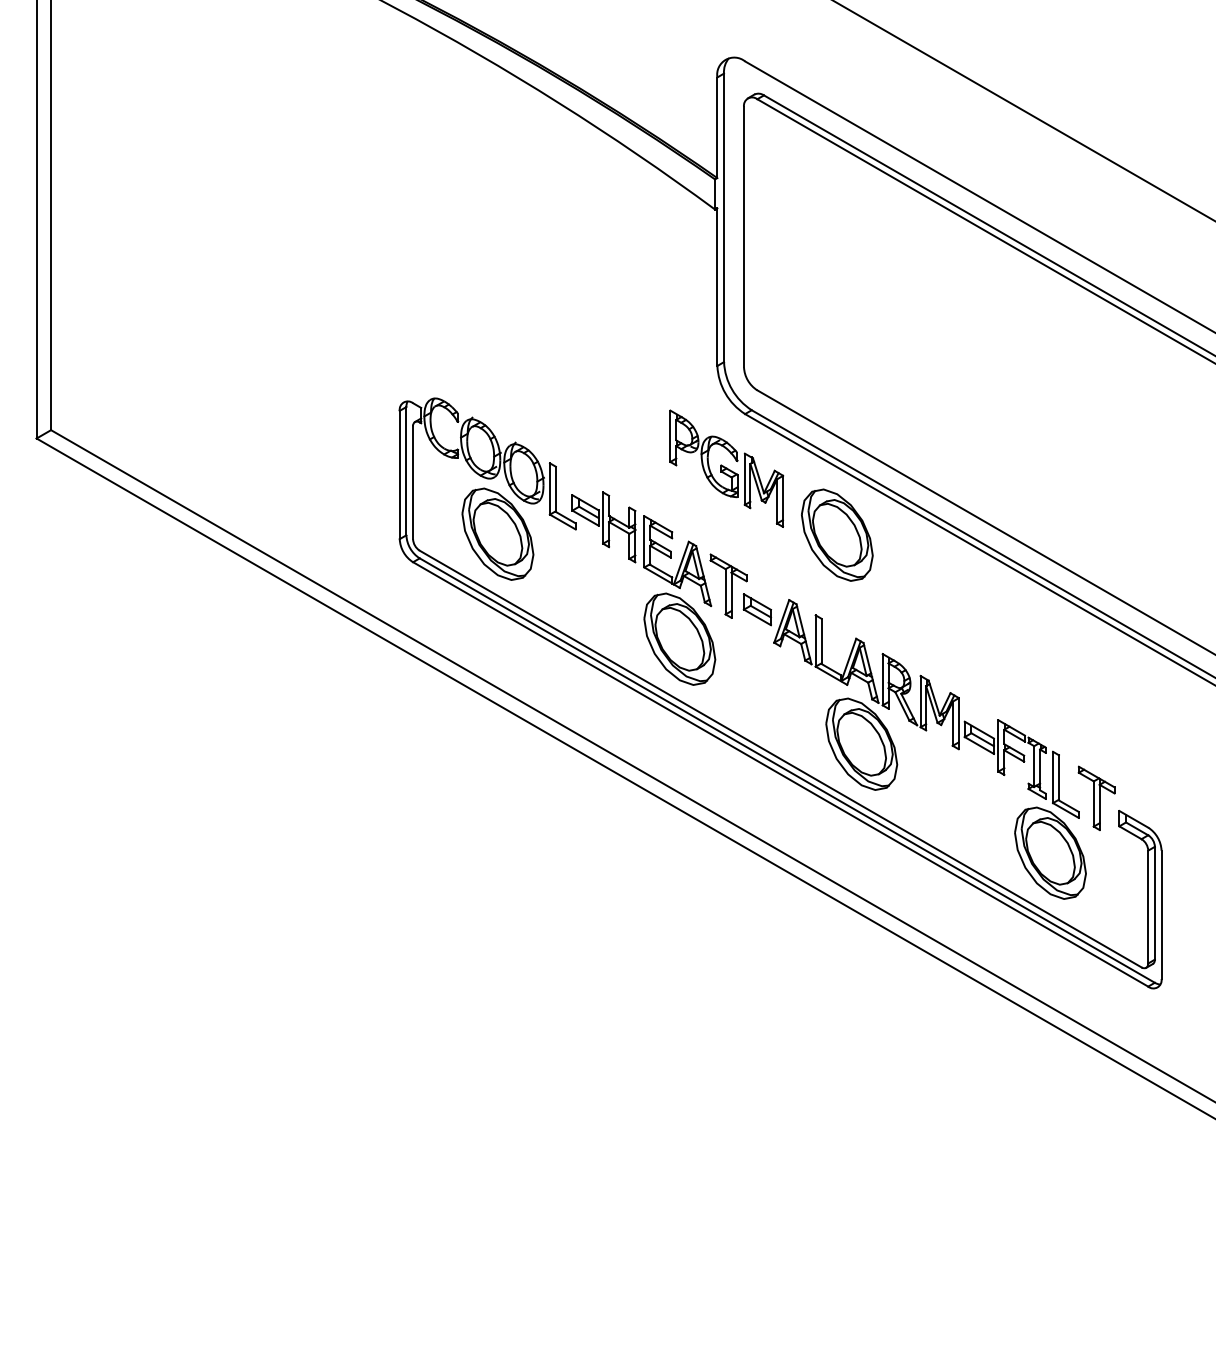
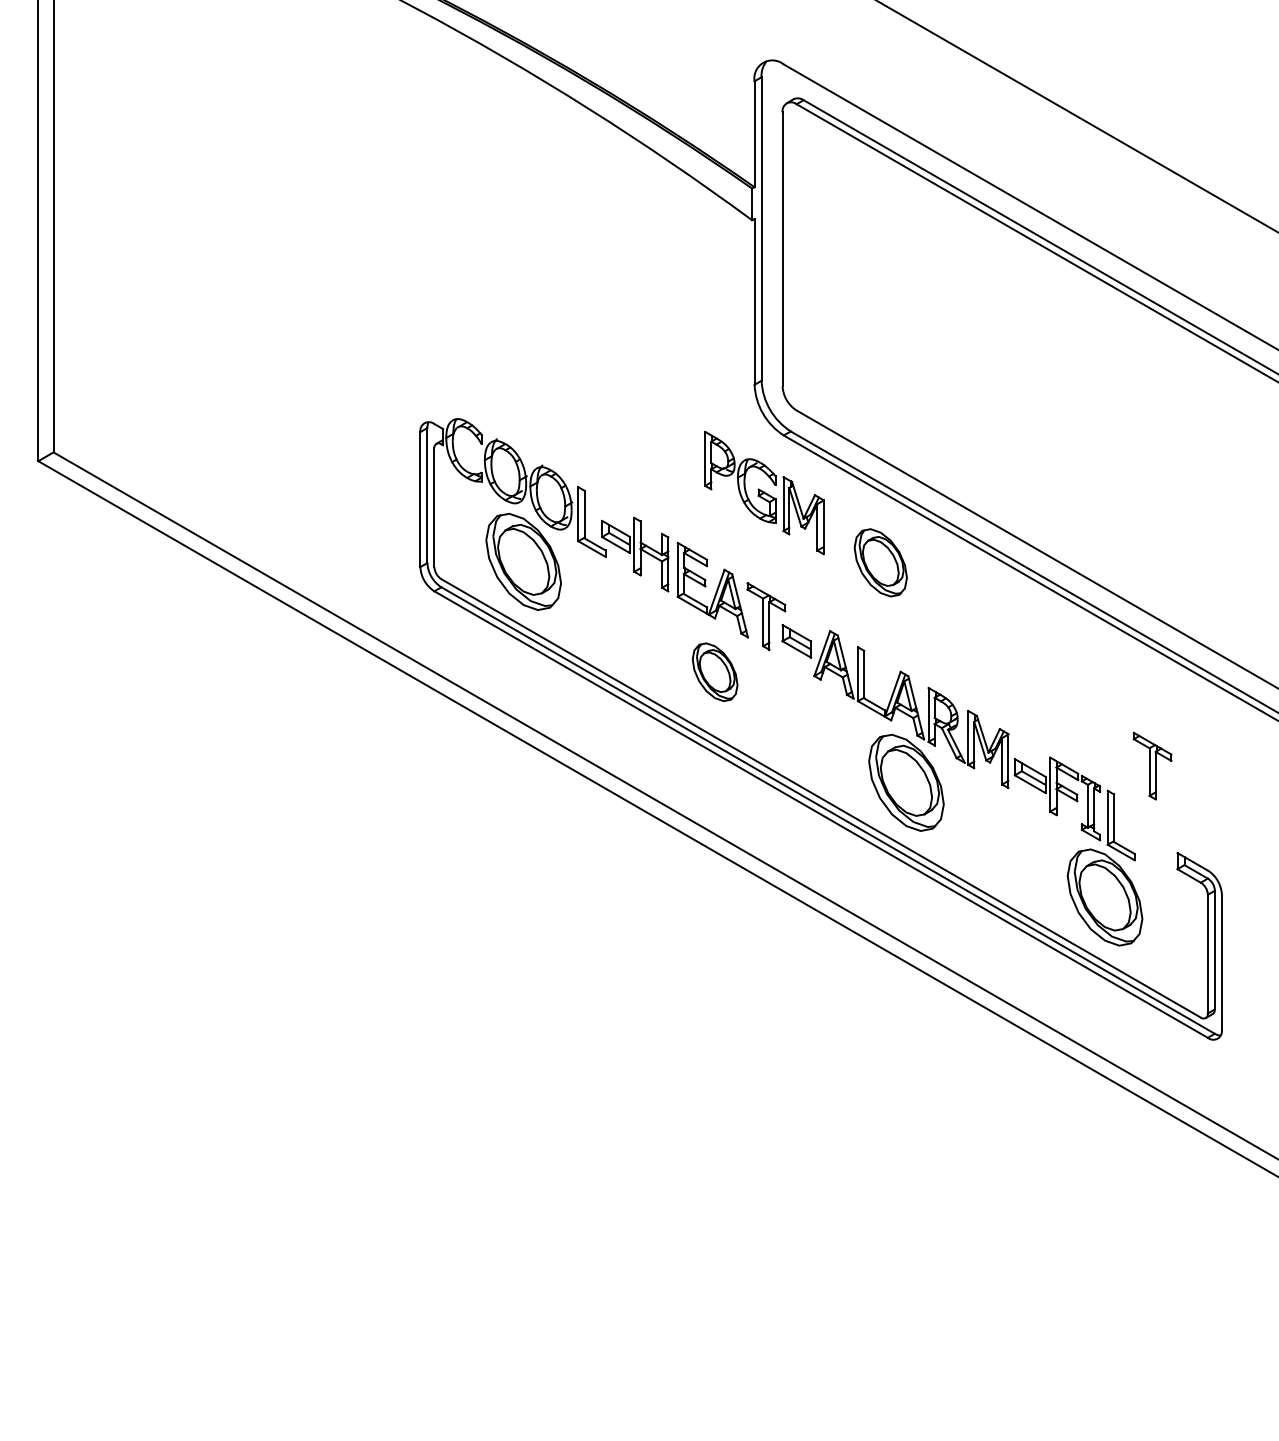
part: (837, 534) -> (880, 562), size x0.7
part: (679, 638) -> (714, 671), size x0.6
part: (1096, 797) -> (1152, 765), moved

